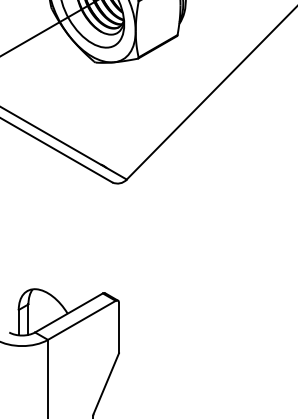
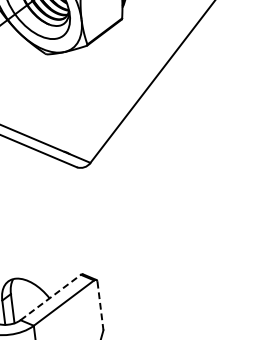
line: (69, 312) -> (51, 297), solid -> dashed
line: (119, 328) -> (101, 306), solid -> dashed

